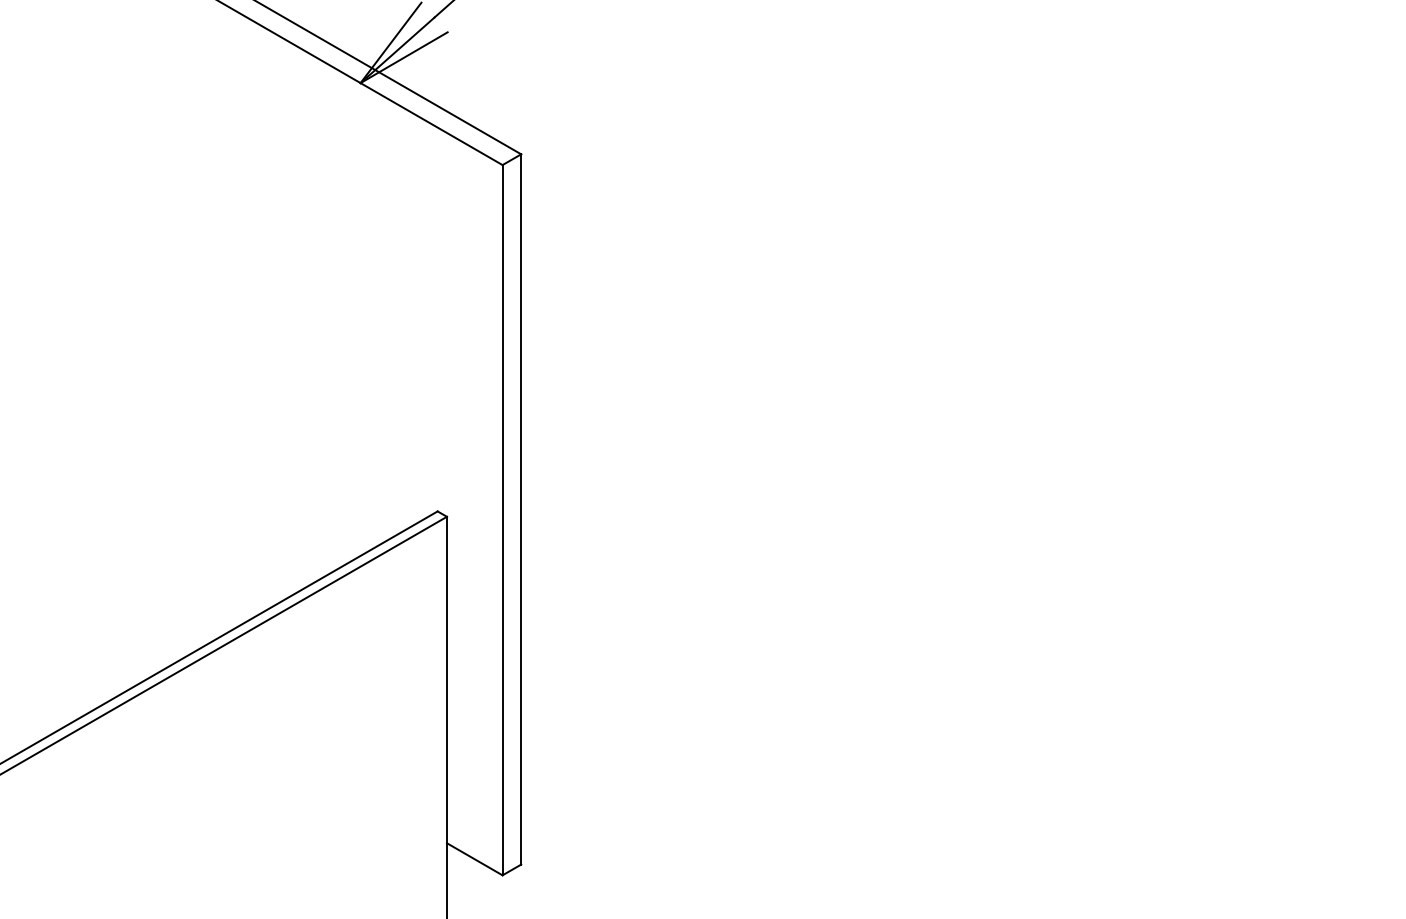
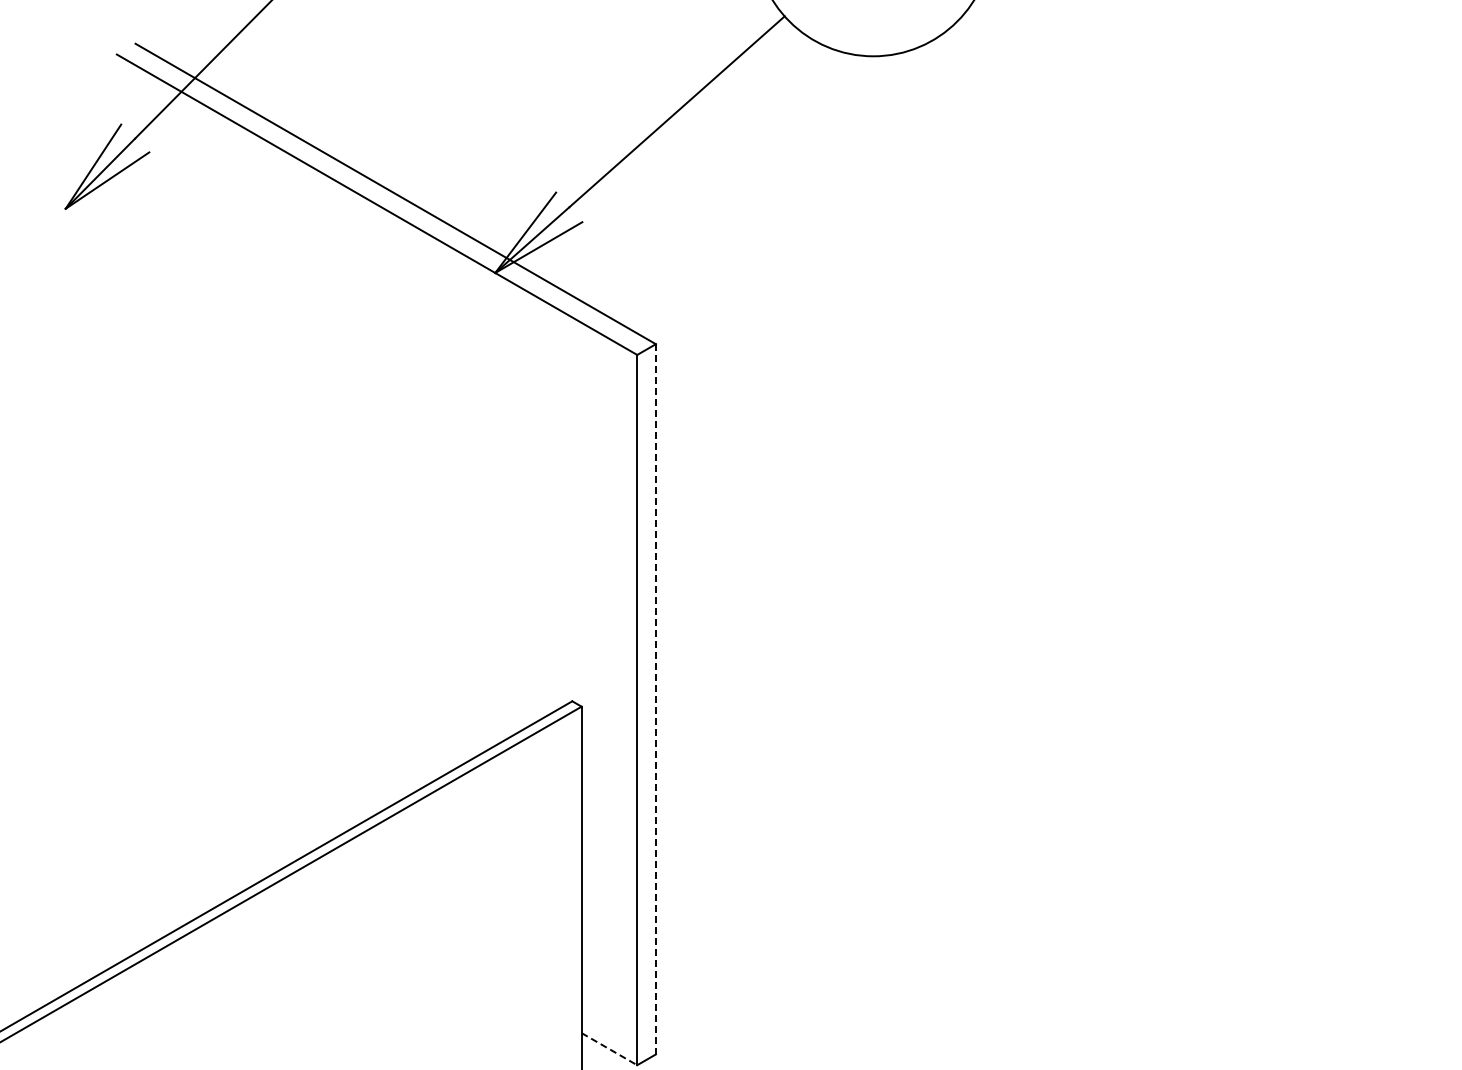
line: (520, 509) -> (655, 699), solid -> dashed
line: (474, 859) -> (609, 1049), solid -> dashed

